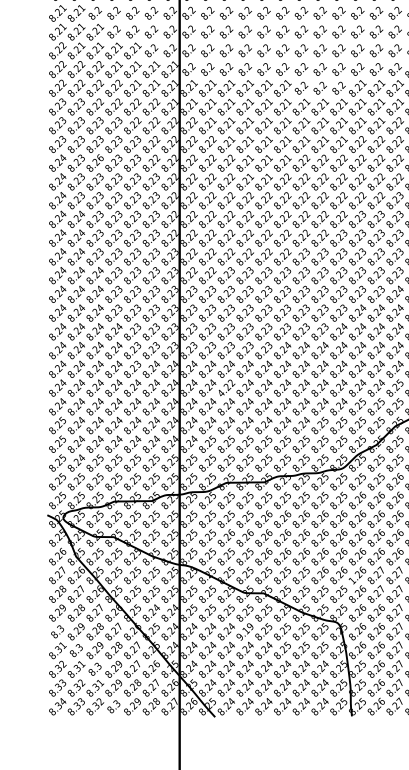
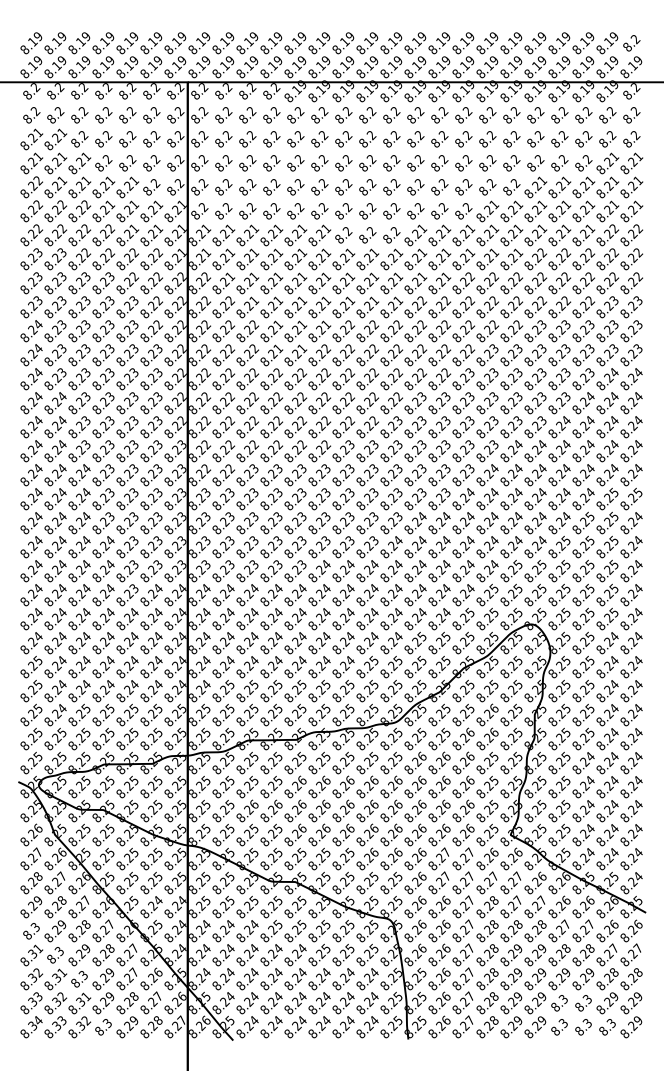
text: (99, 157) -> (85, 324), 8.26 -> 8.23
text: (226, 388) -> (247, 619), 4.22 -> 8.24
text: (352, 580) -> (408, 865), 1.26 -> 8.26
text: (245, 631) -> (271, 930), 9.19 -> 8.25

